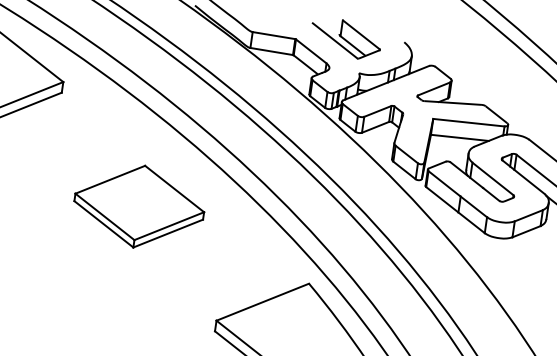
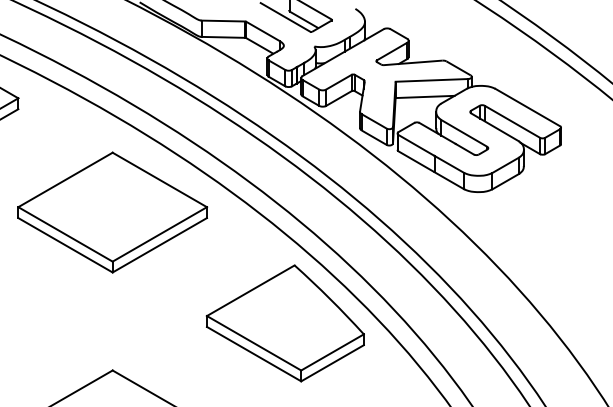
part: (139, 206) -> (112, 212), size x1.43

